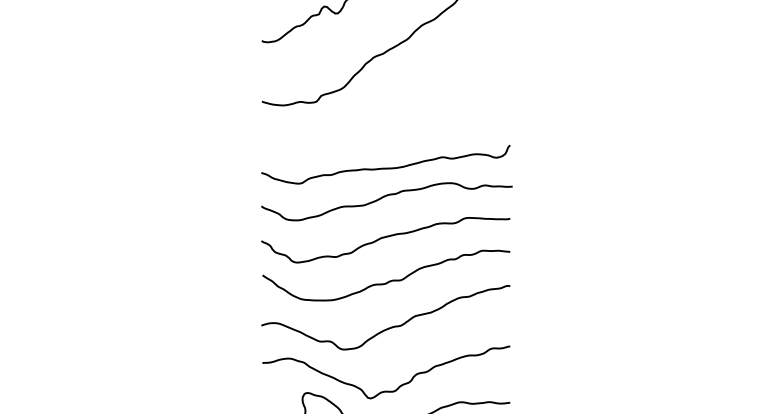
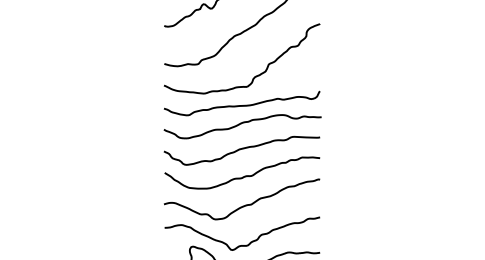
curve: (407, 120) -> (255, 75), added

